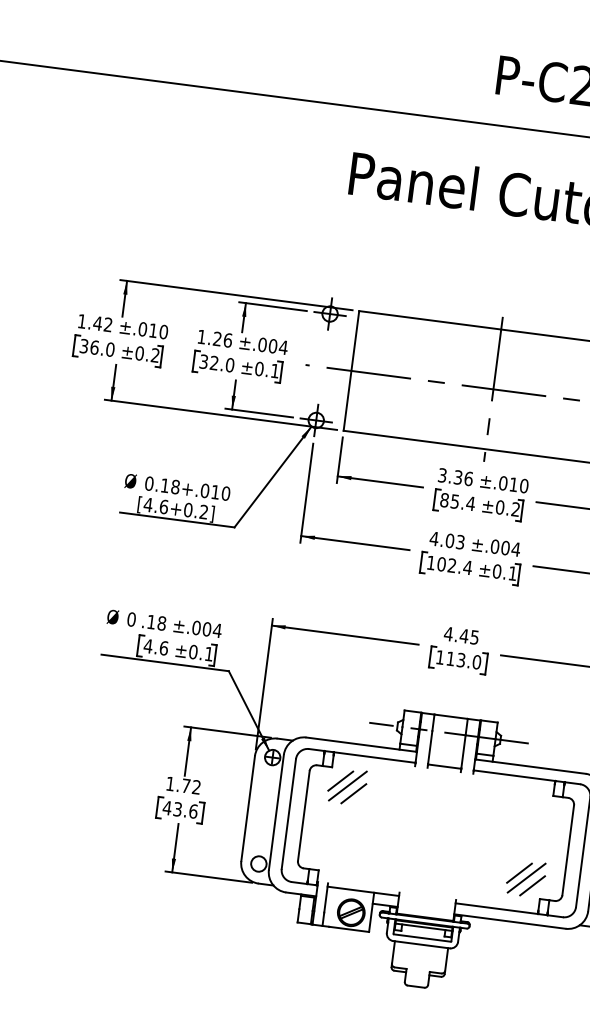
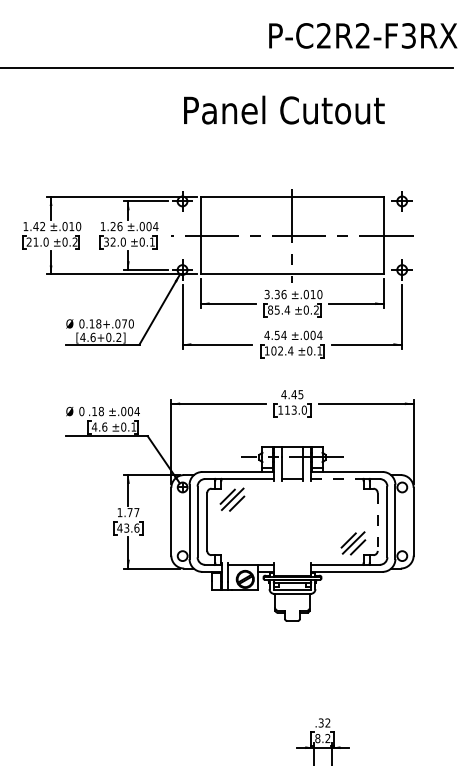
text: (89, 345) -> (32, 241), 36.0 -> 21.0
text: (215, 491) -> (124, 323), 0.18+.010 -> 0.18+.070
text: (454, 541) -> (280, 335), 4.03 -> 4.54
line: (515, 776) -> (338, 479), solid -> dashed
text: (196, 787) -> (136, 512), 1.72 -> 1.77
line: (567, 849) -> (377, 521), solid -> dashed

